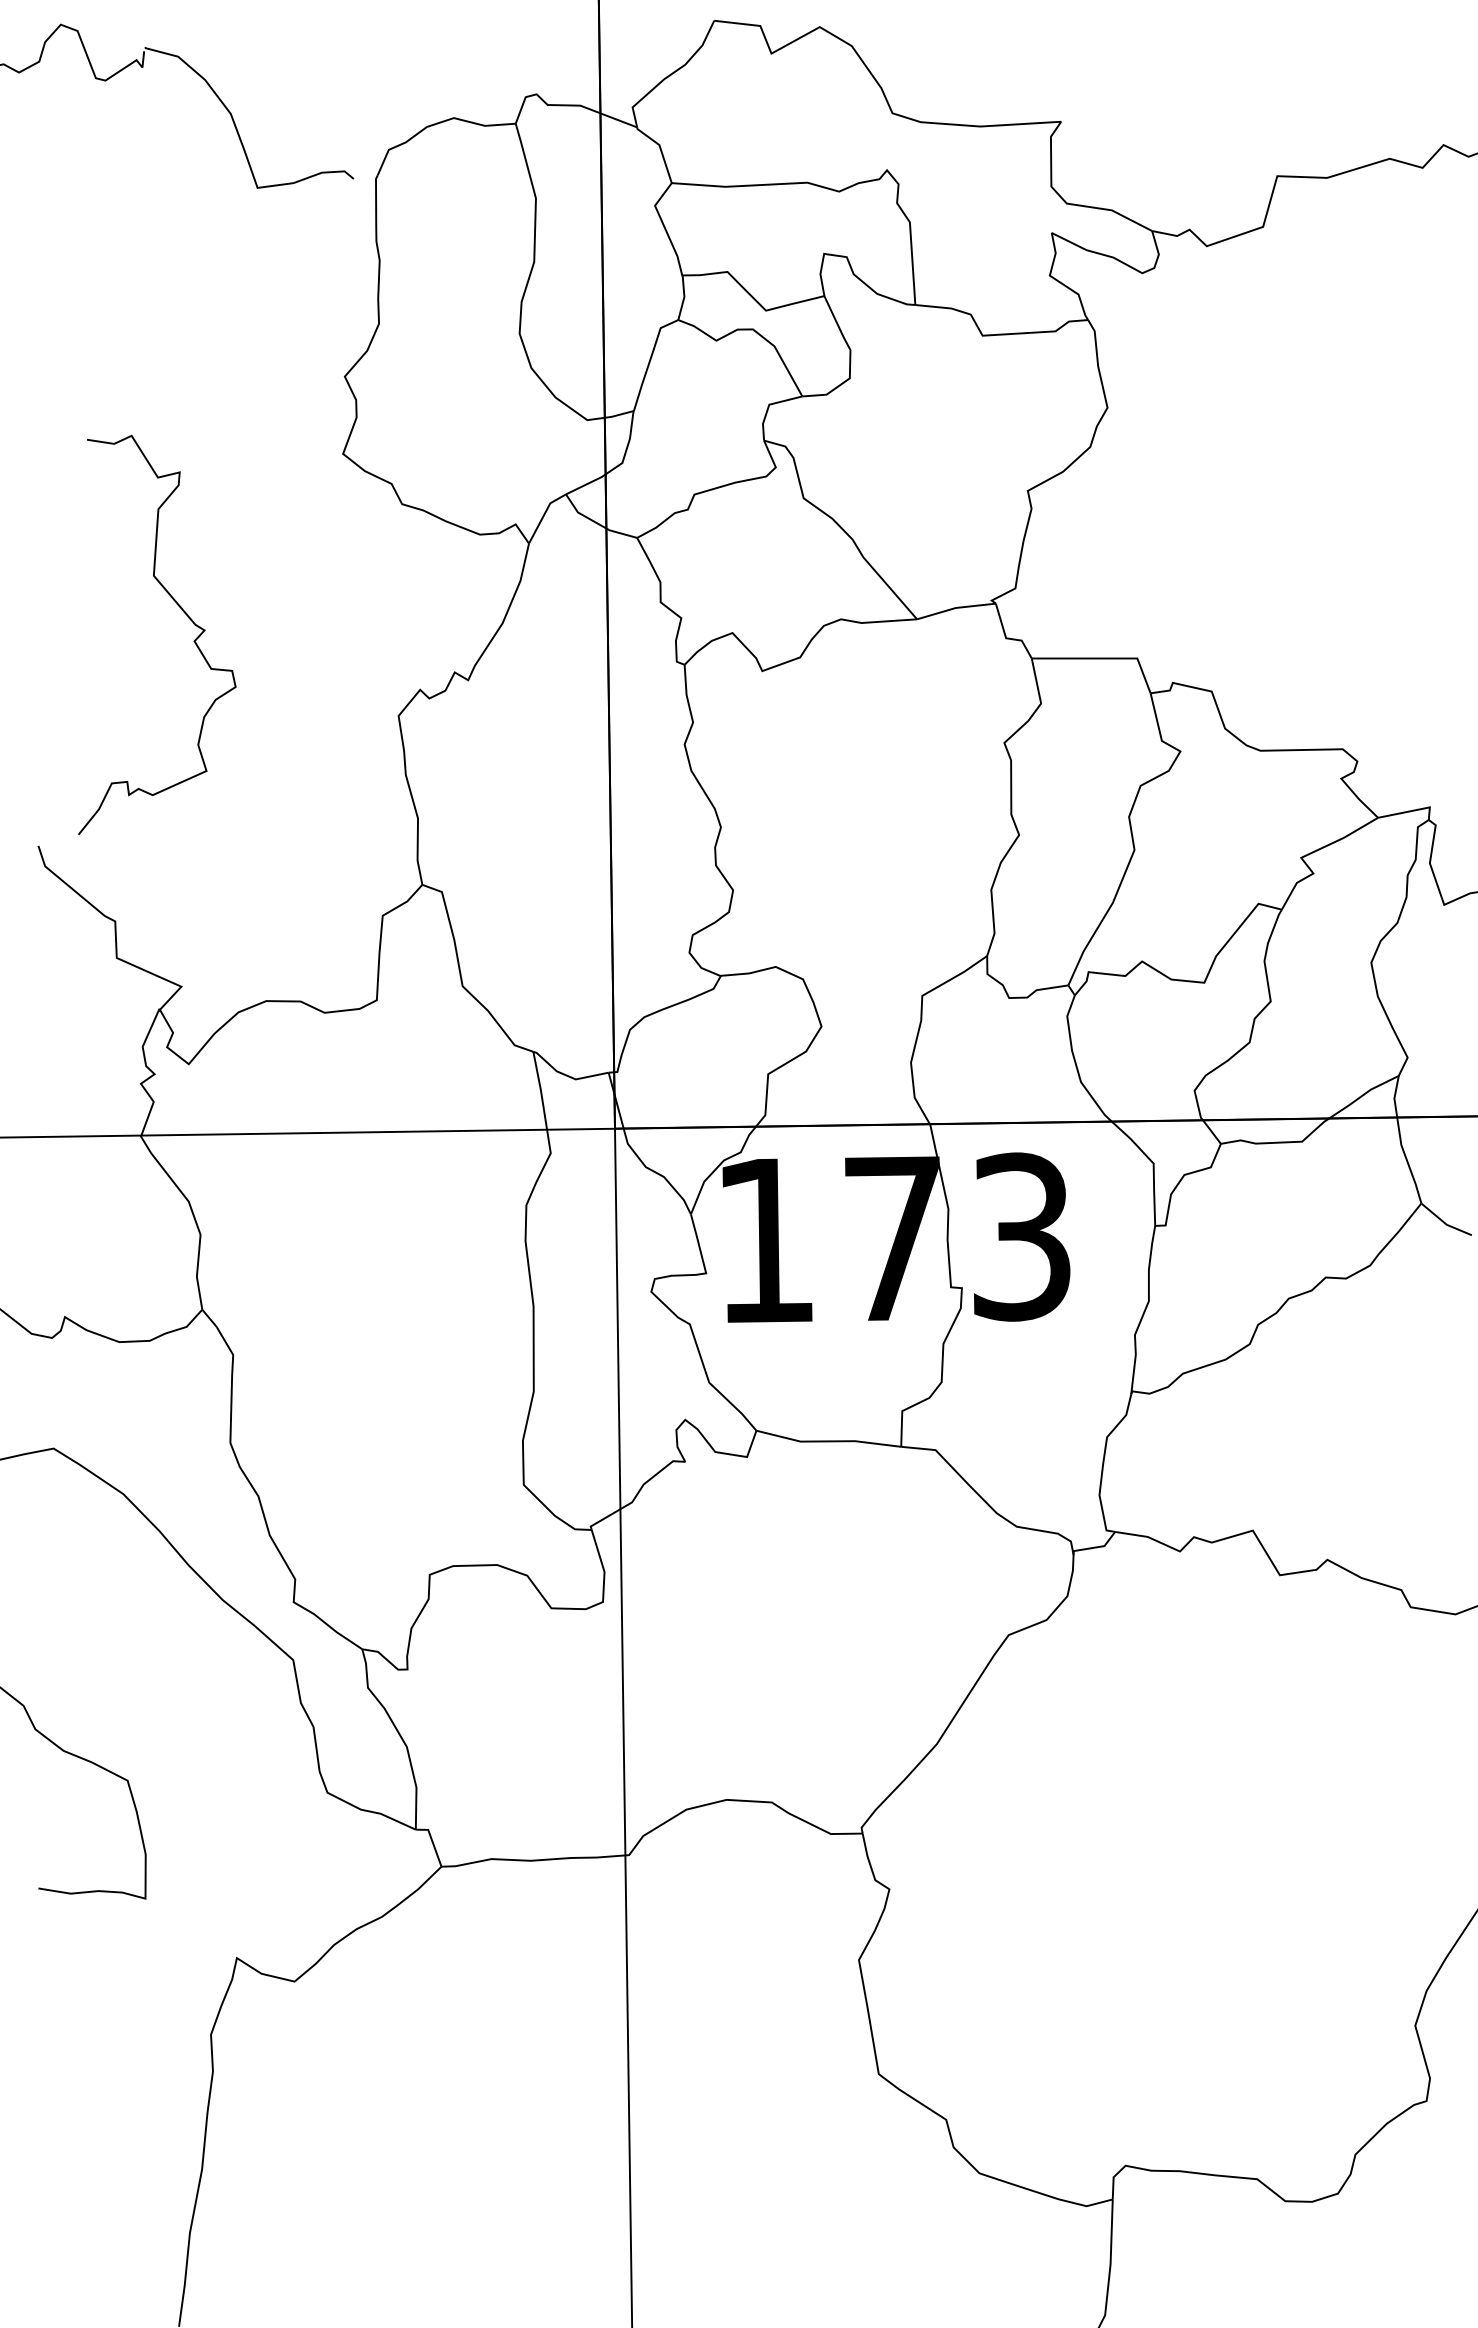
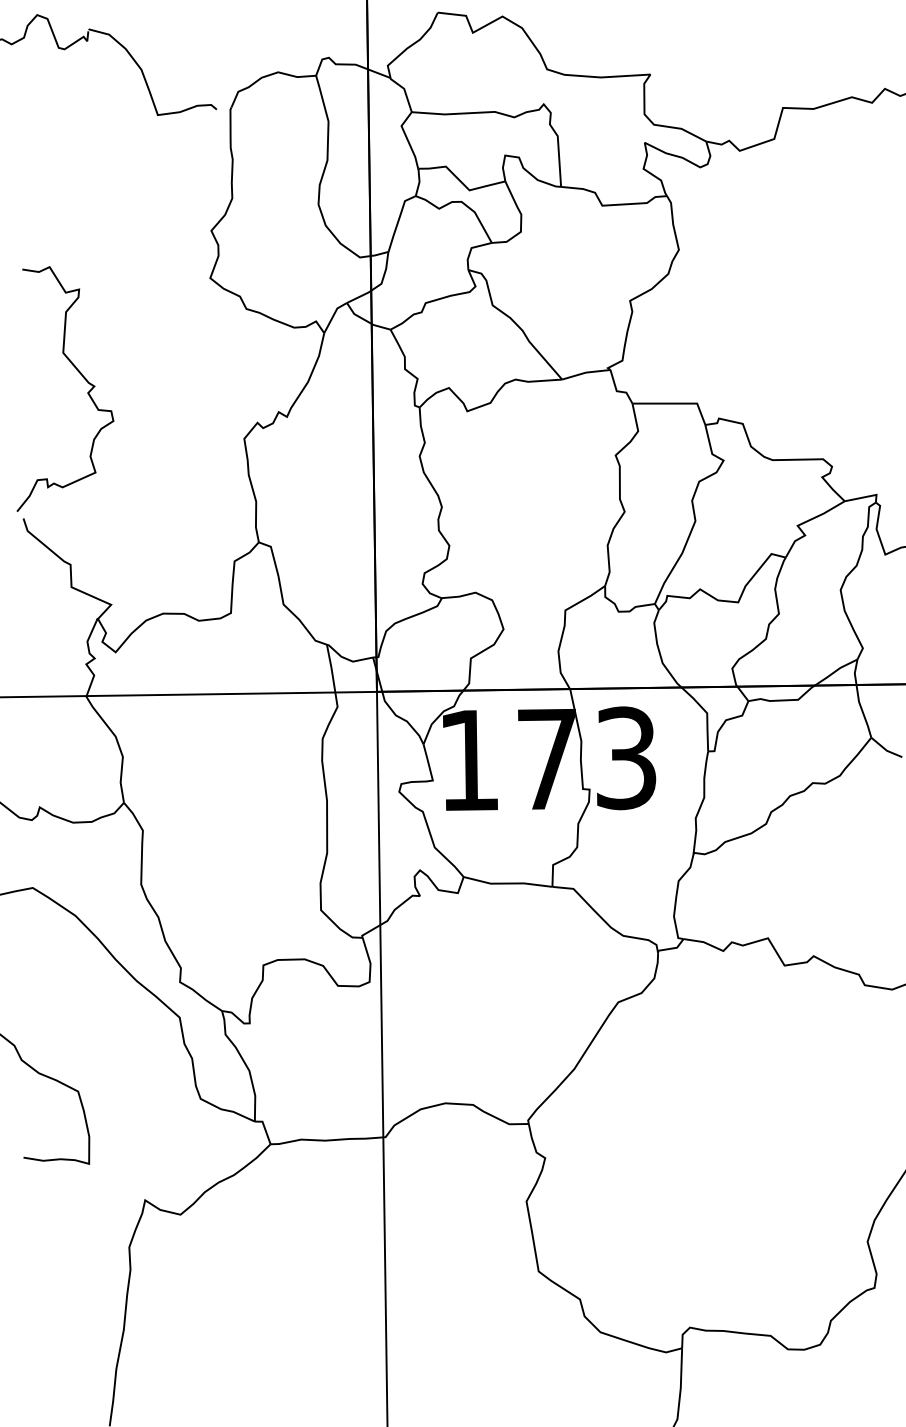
curve: (185, 615) -> (82, 377), moved

